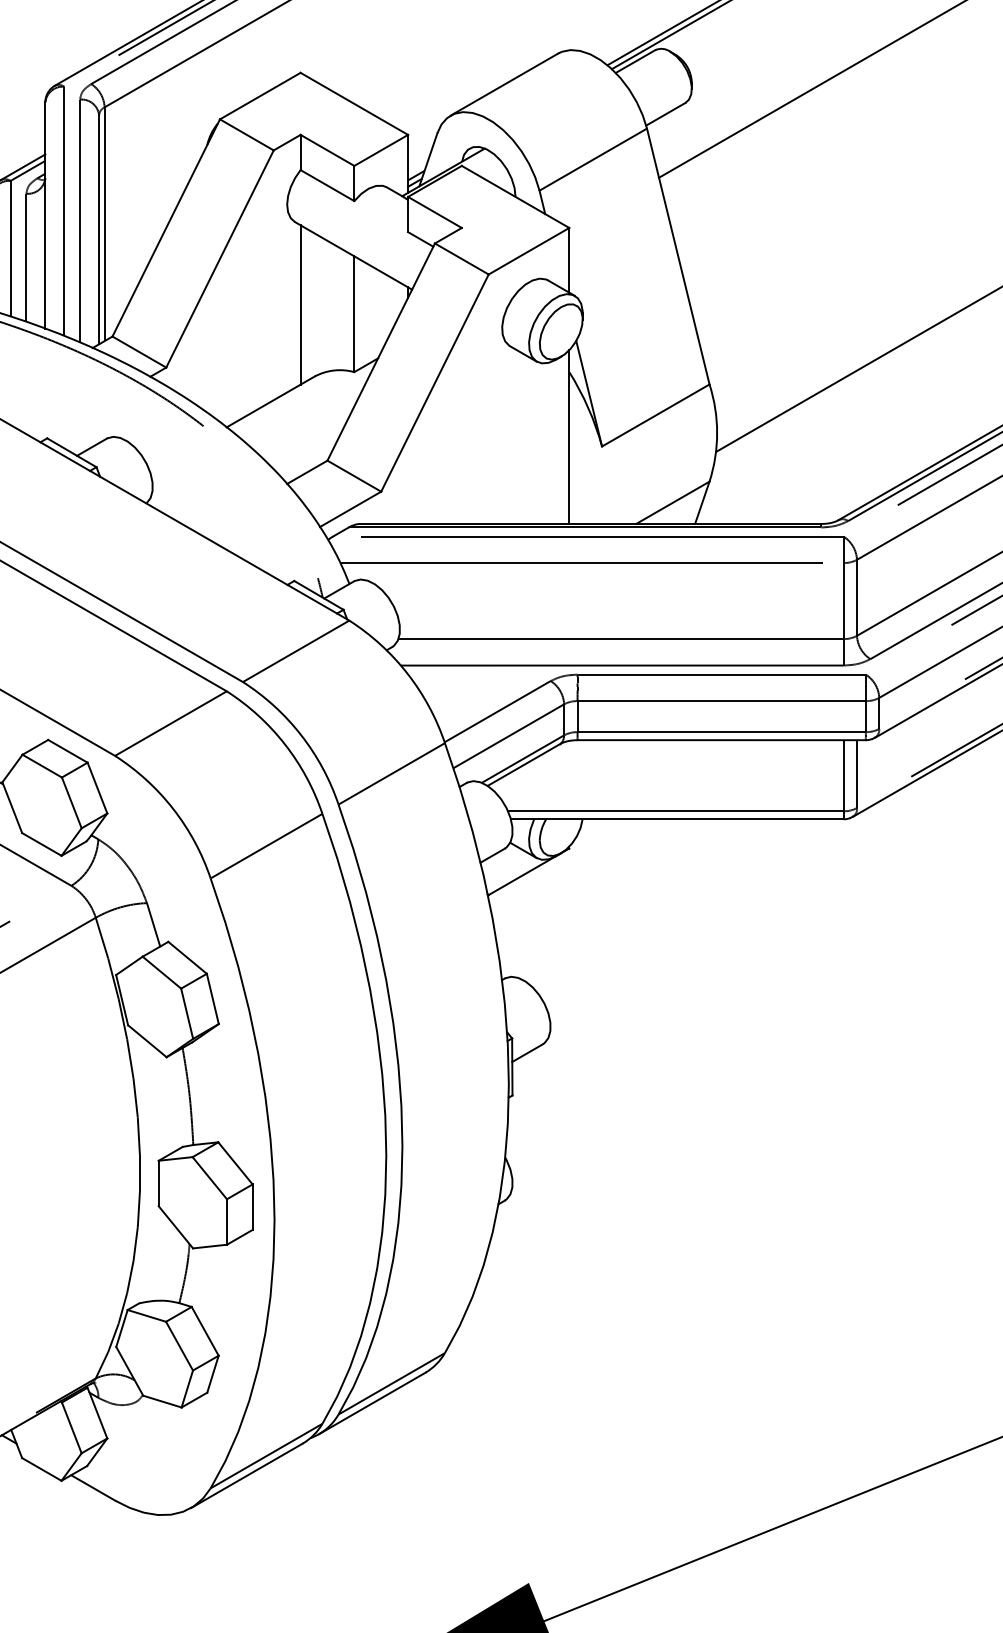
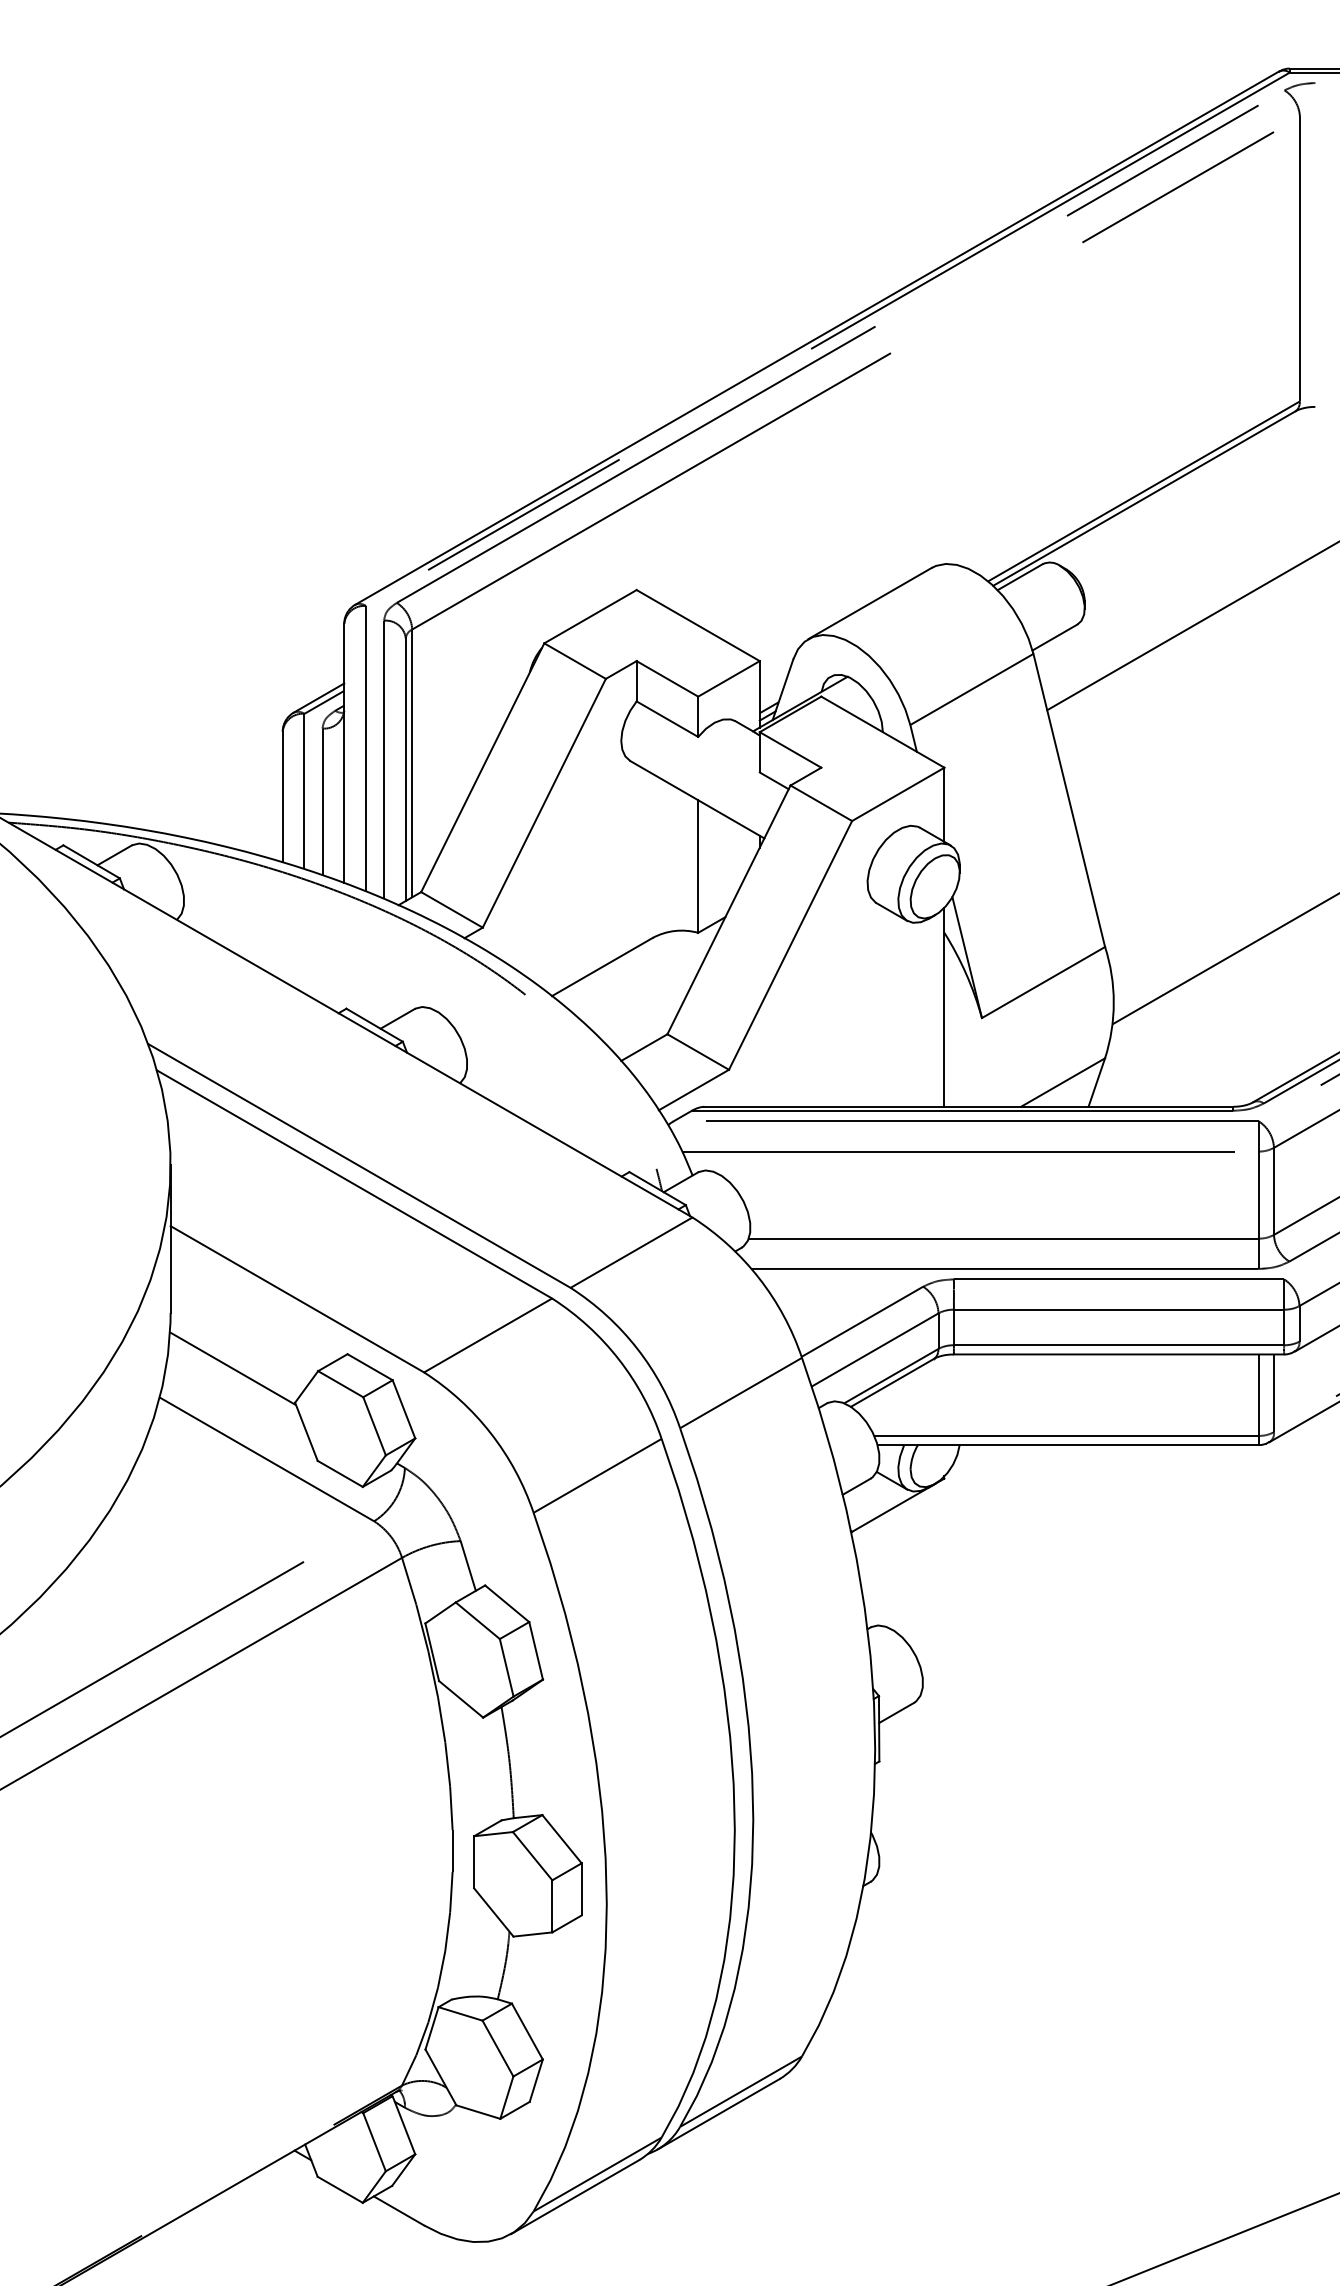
line: (300, 304) -> (636, 855), removed

